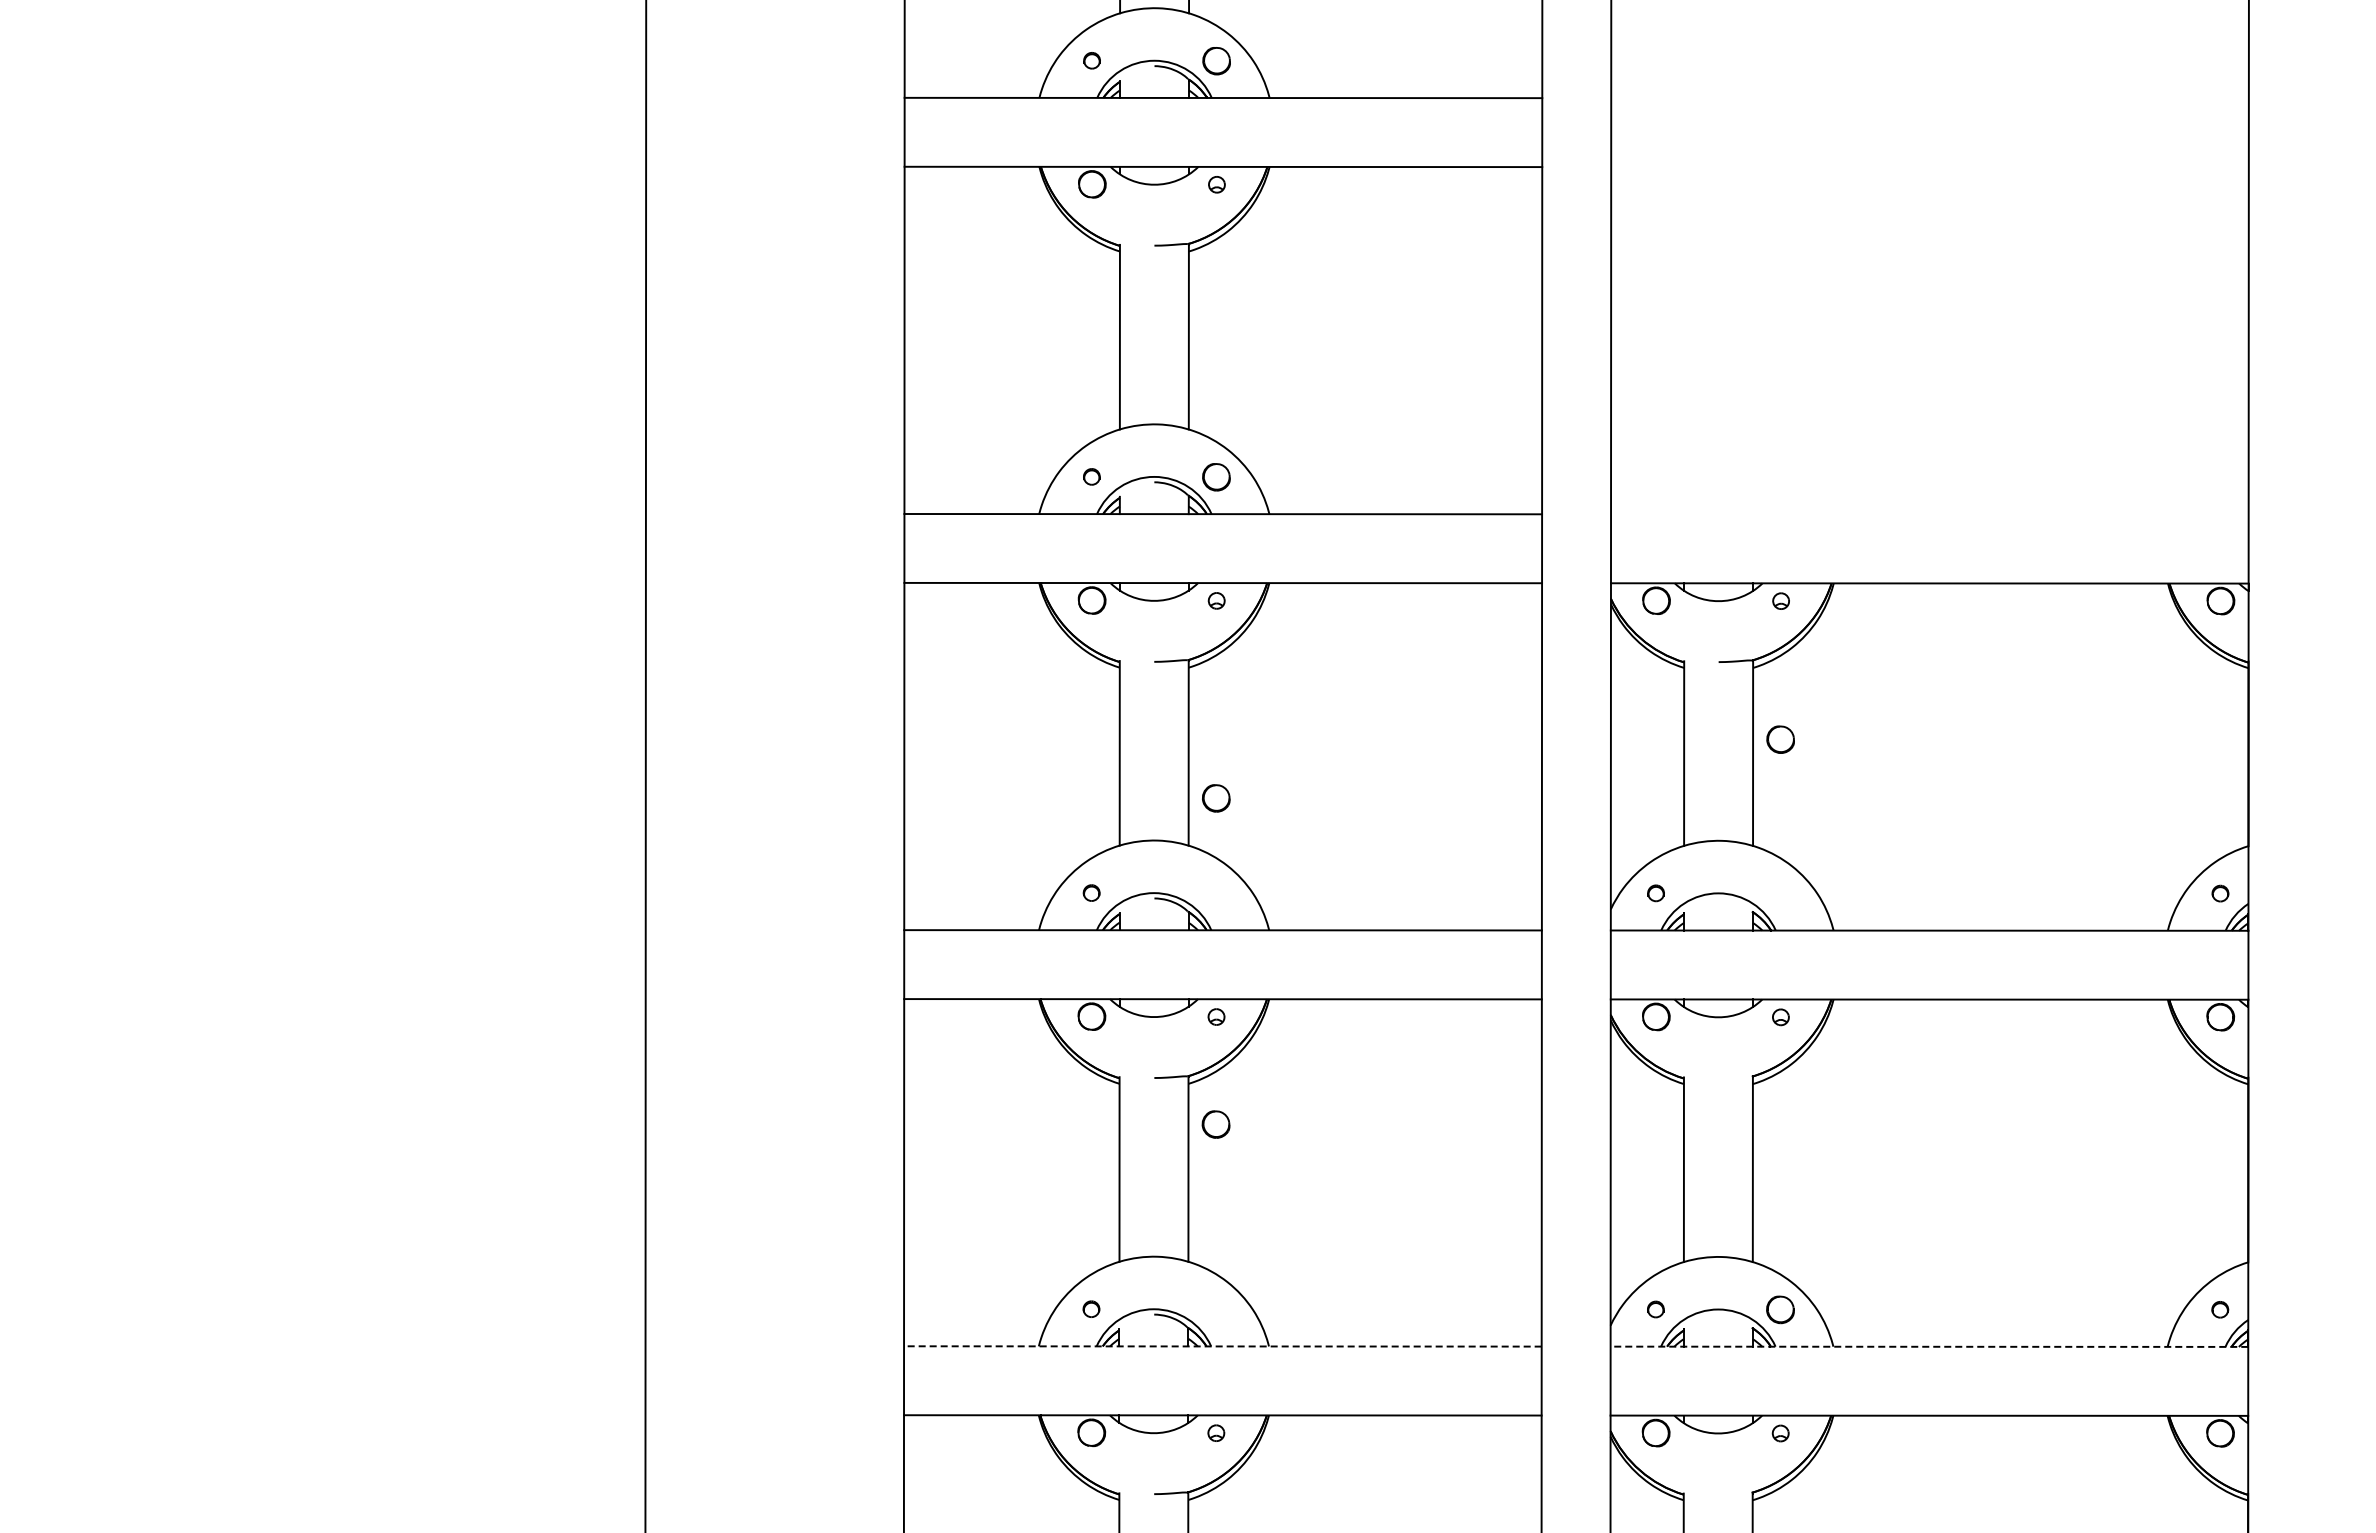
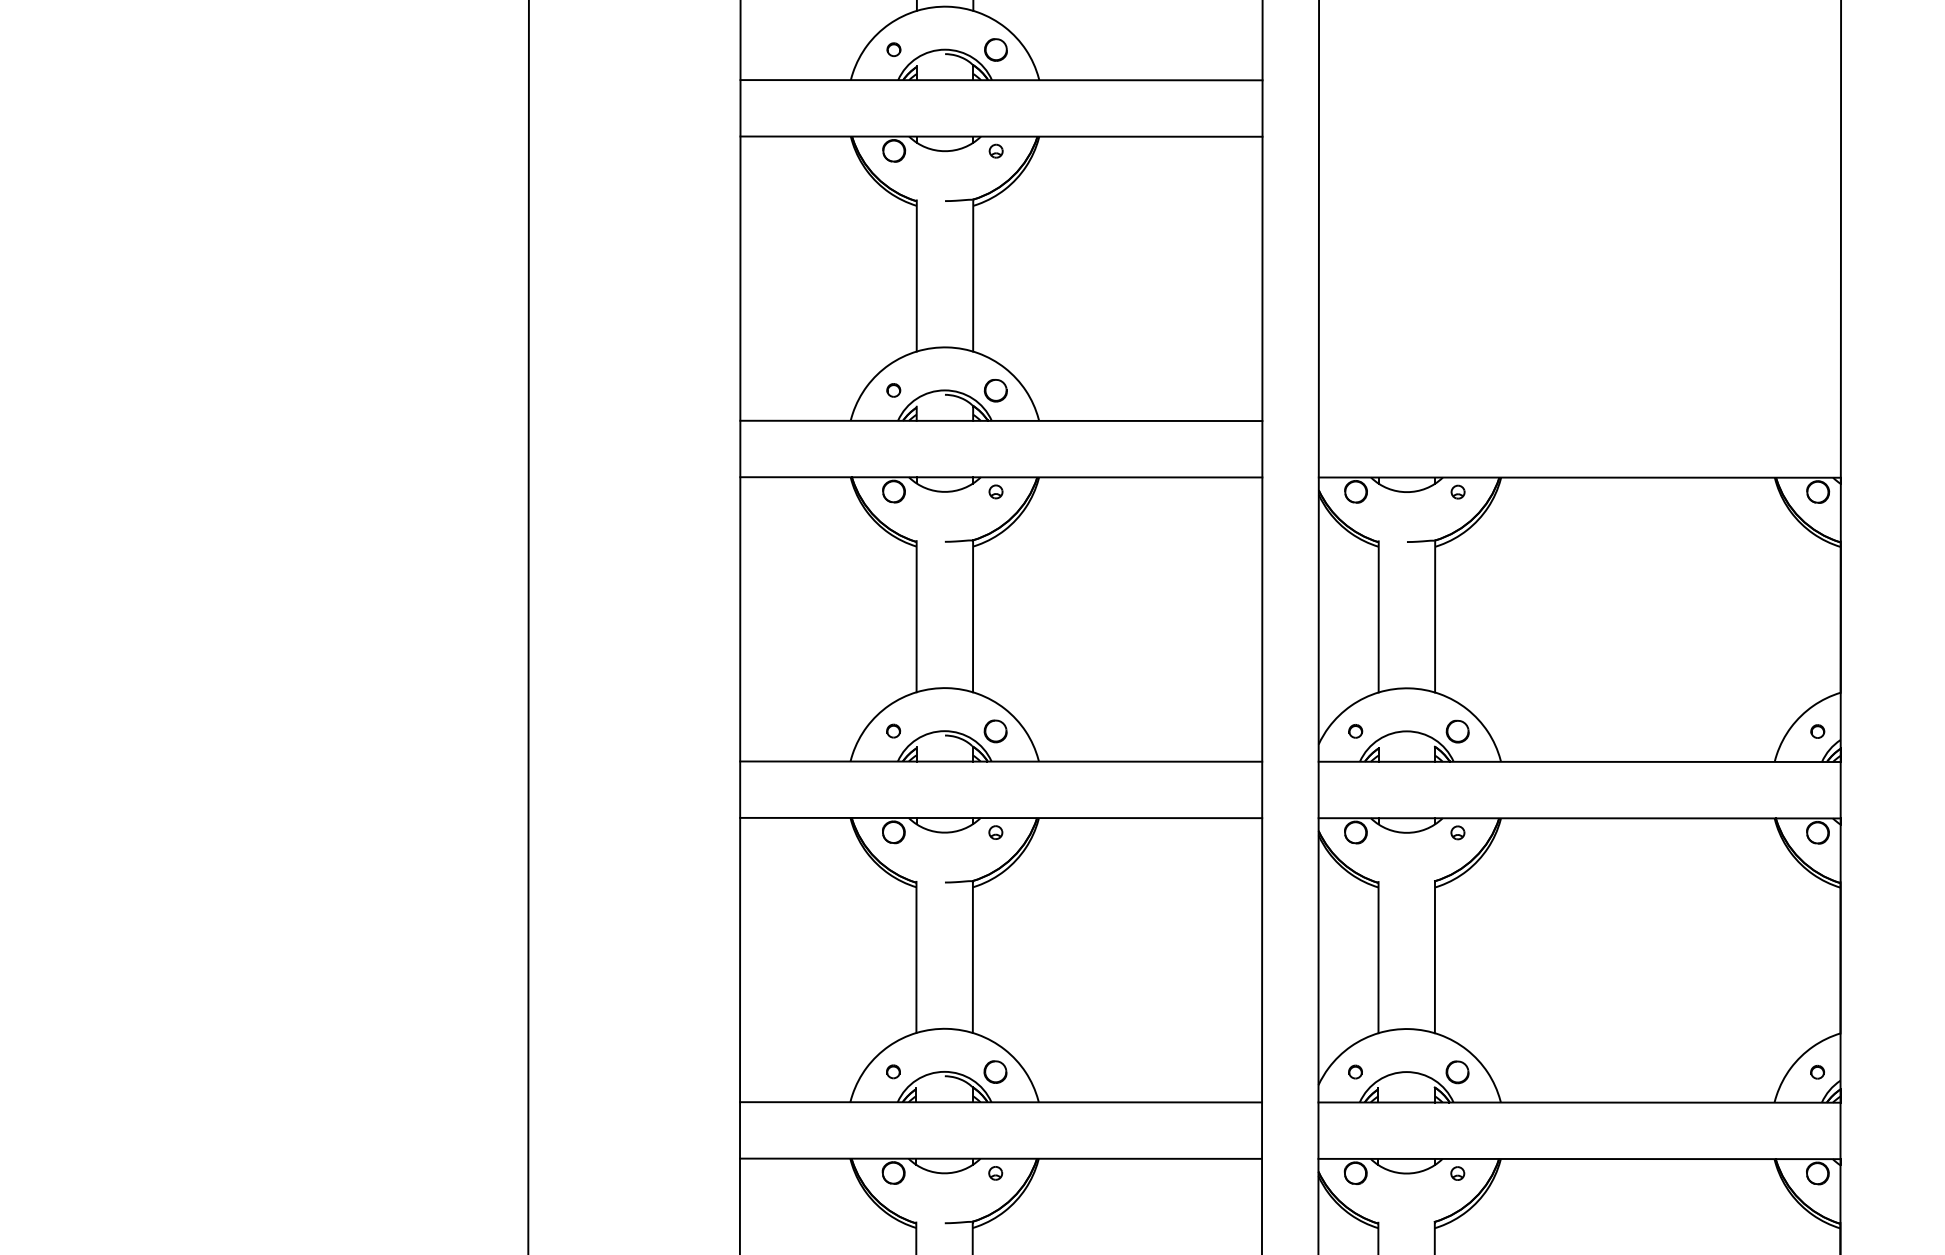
part: (1780, 739) -> (1457, 731), moved
part: (1216, 798) -> (995, 731), moved
part: (1215, 1124) -> (995, 1072), moved
line: (1222, 1346) -> (1000, 1102), dashed -> solid
line: (1929, 1346) -> (1579, 1102), dashed -> solid

